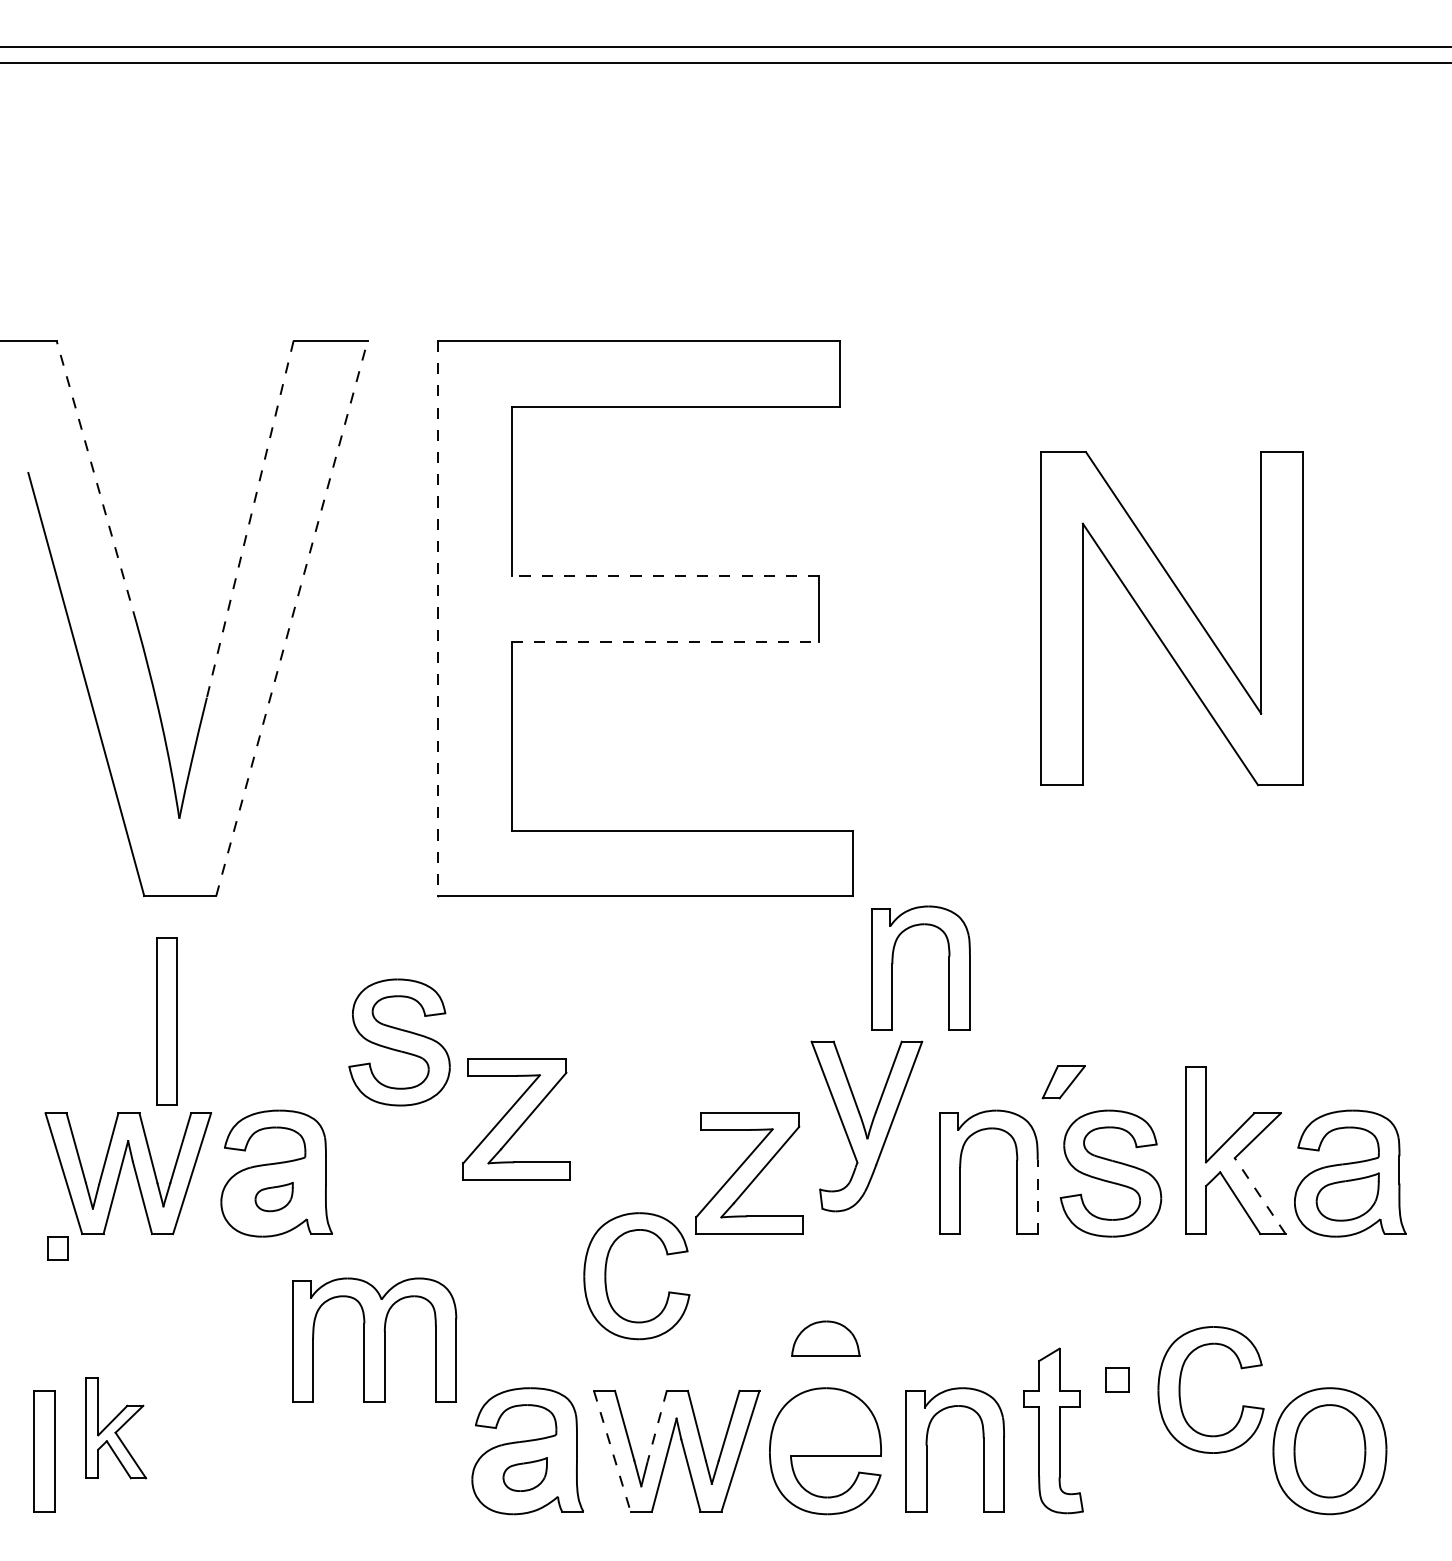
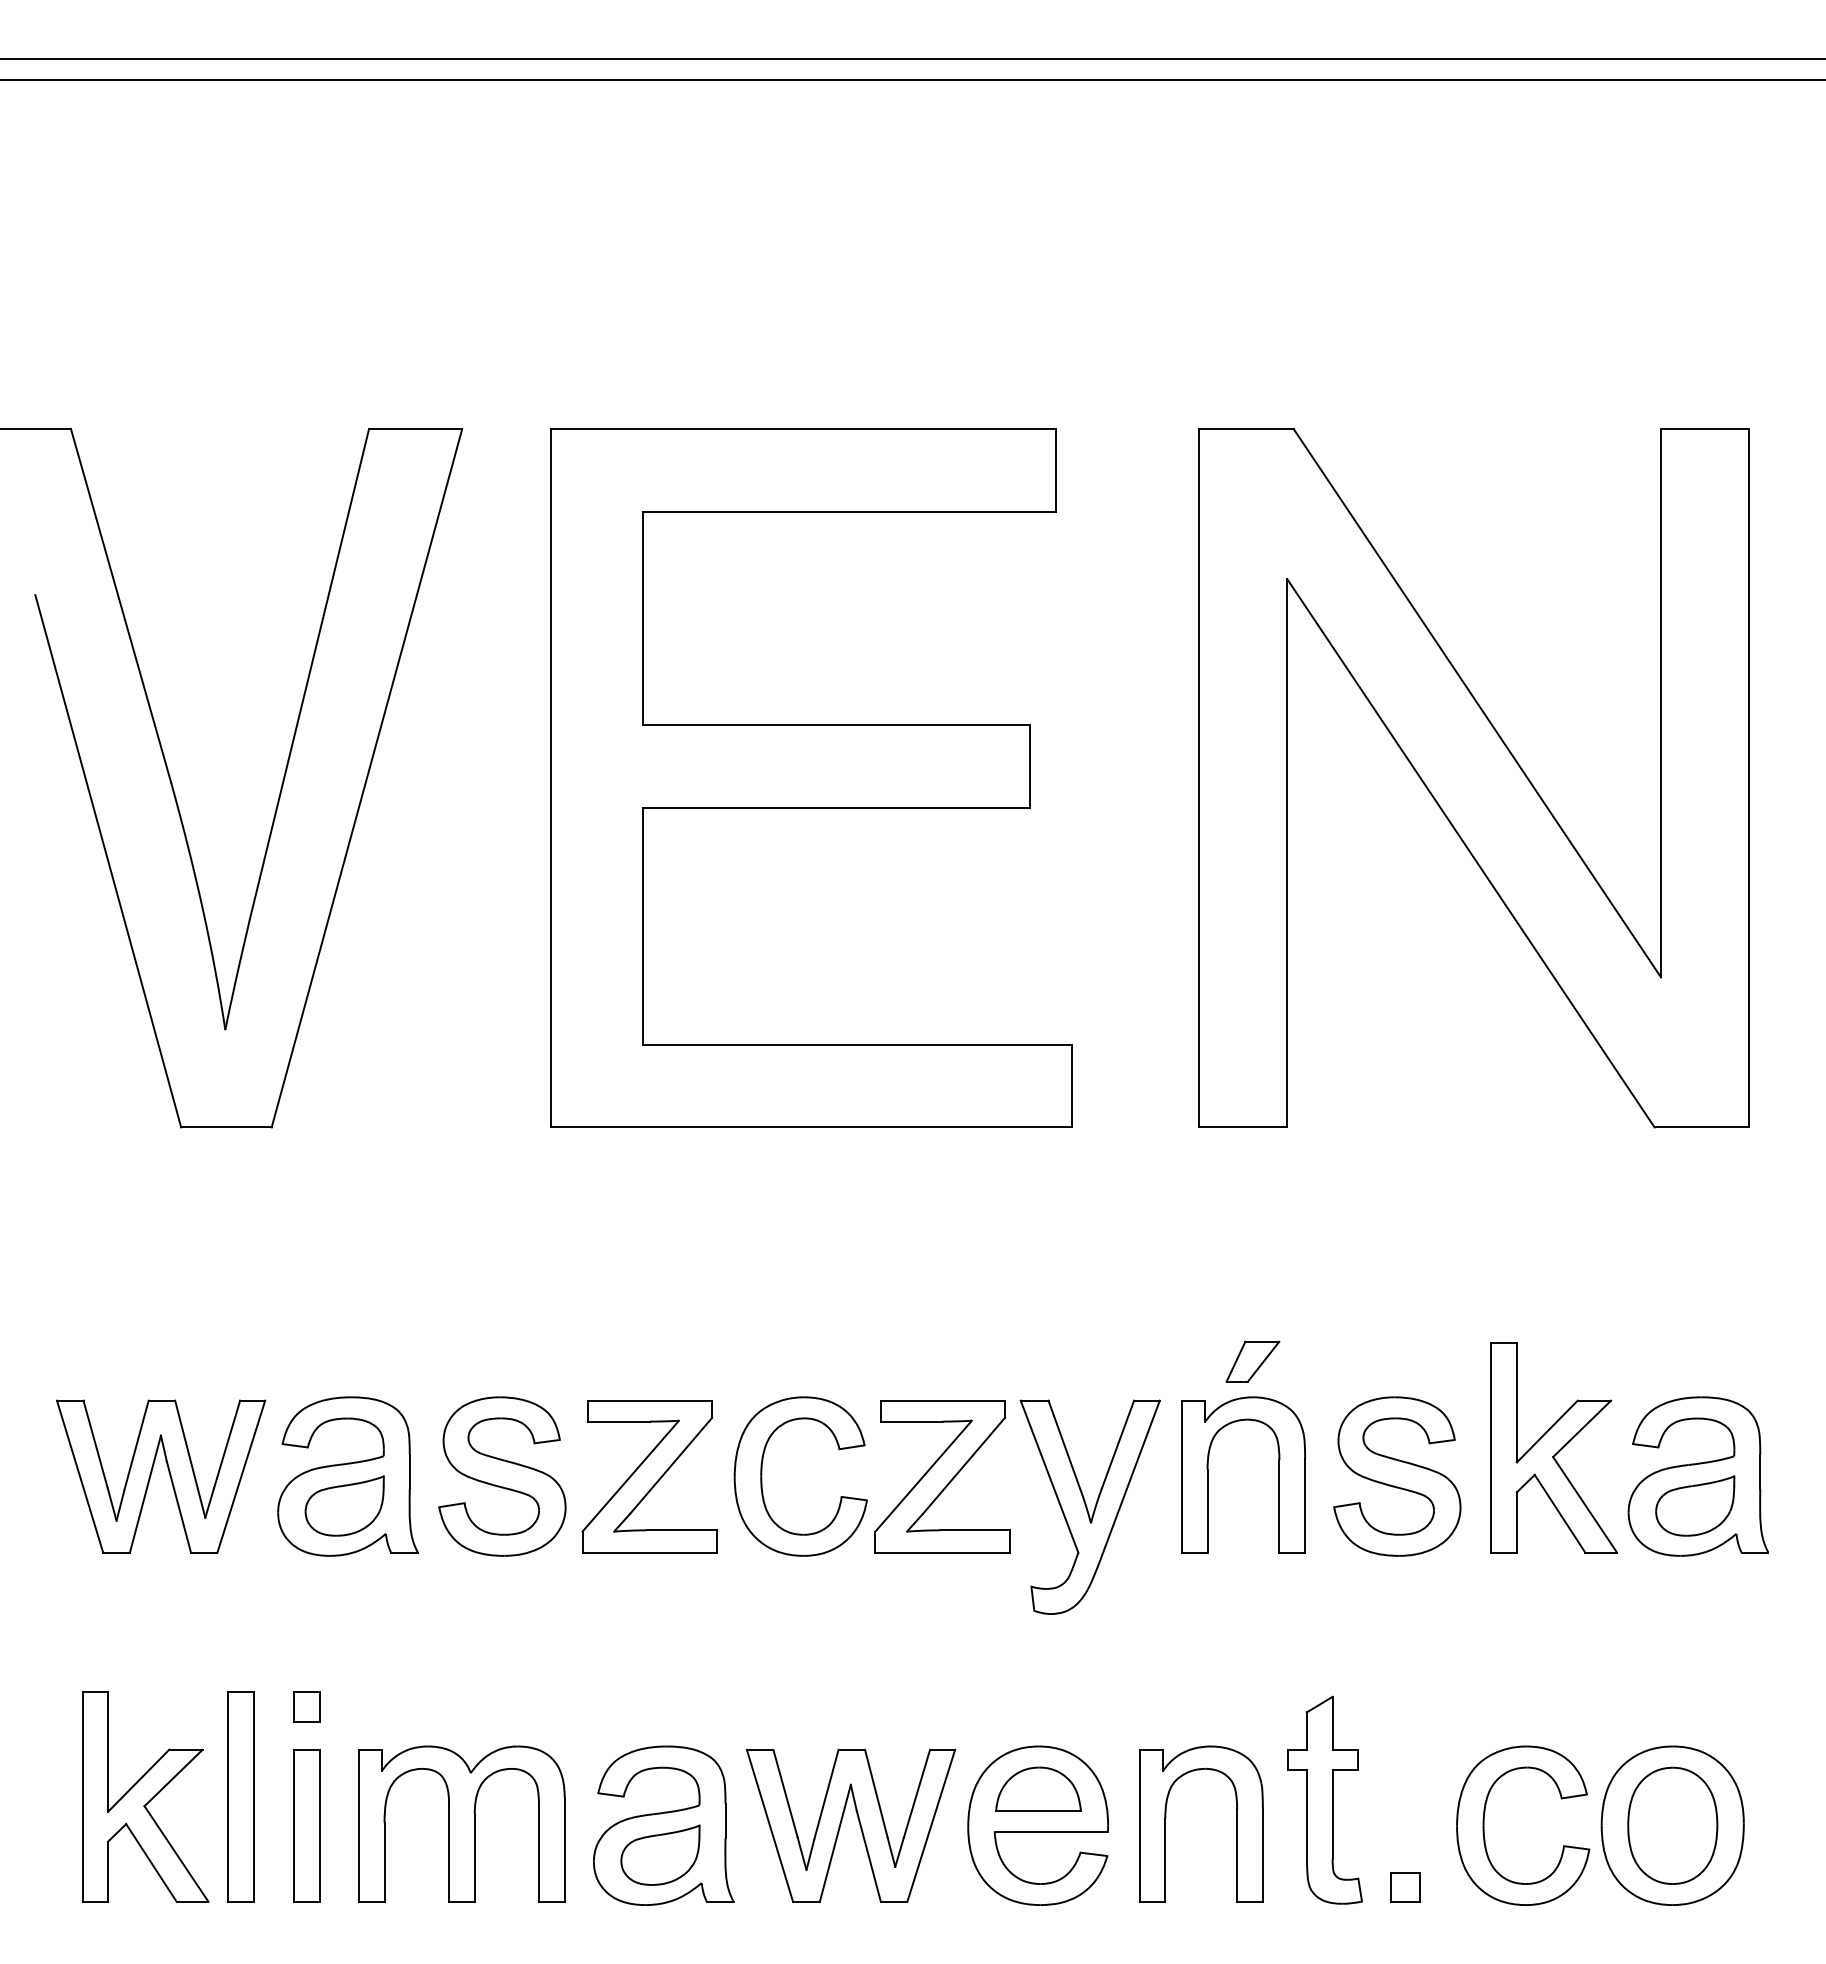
line: (96, 481) -> (121, 605), dashed -> solid
line: (250, 519) -> (314, 653), dashed -> solid
line: (665, 576) -> (836, 725), dashed -> solid
line: (291, 618) -> (366, 778), dashed -> solid
line: (437, 618) -> (550, 778), dashed -> solid
part: (1171, 618) -> (1473, 778), size x1.67
line: (665, 641) -> (836, 807), dashed -> solid
part: (948, 967) -> (1193, 1217), removed
part: (166, 1020) -> (240, 1796), moved
part: (399, 1042) -> (502, 1476), moved
part: (1063, 1082) -> (1252, 1361), moved
part: (516, 1119) -> (649, 1476), moved
part: (866, 1125) -> (1089, 1506), moved
line: (1259, 1195) -> (1584, 1504), dashed -> solid
part: (274, 1196) -> (344, 1505), size x1.67
line: (1037, 1196) -> (1305, 1505), dashed -> solid
part: (57, 1248) -> (306, 1706), moved
part: (606, 1276) -> (762, 1476), moved
part: (825, 1338) -> (1038, 1788), moved
part: (374, 1339) -> (461, 1823), moved
part: (1117, 1380) -> (1405, 1887), moved
part: (1180, 1389) -> (1484, 1825), moved
line: (657, 1426) -> (826, 1794), dashed -> solid
part: (115, 1427) -> (145, 1796), size x1.67
part: (44, 1450) -> (306, 1825), moved
line: (612, 1451) -> (770, 1826), dashed -> solid
part: (525, 1474) -> (660, 1854), size x1.43

